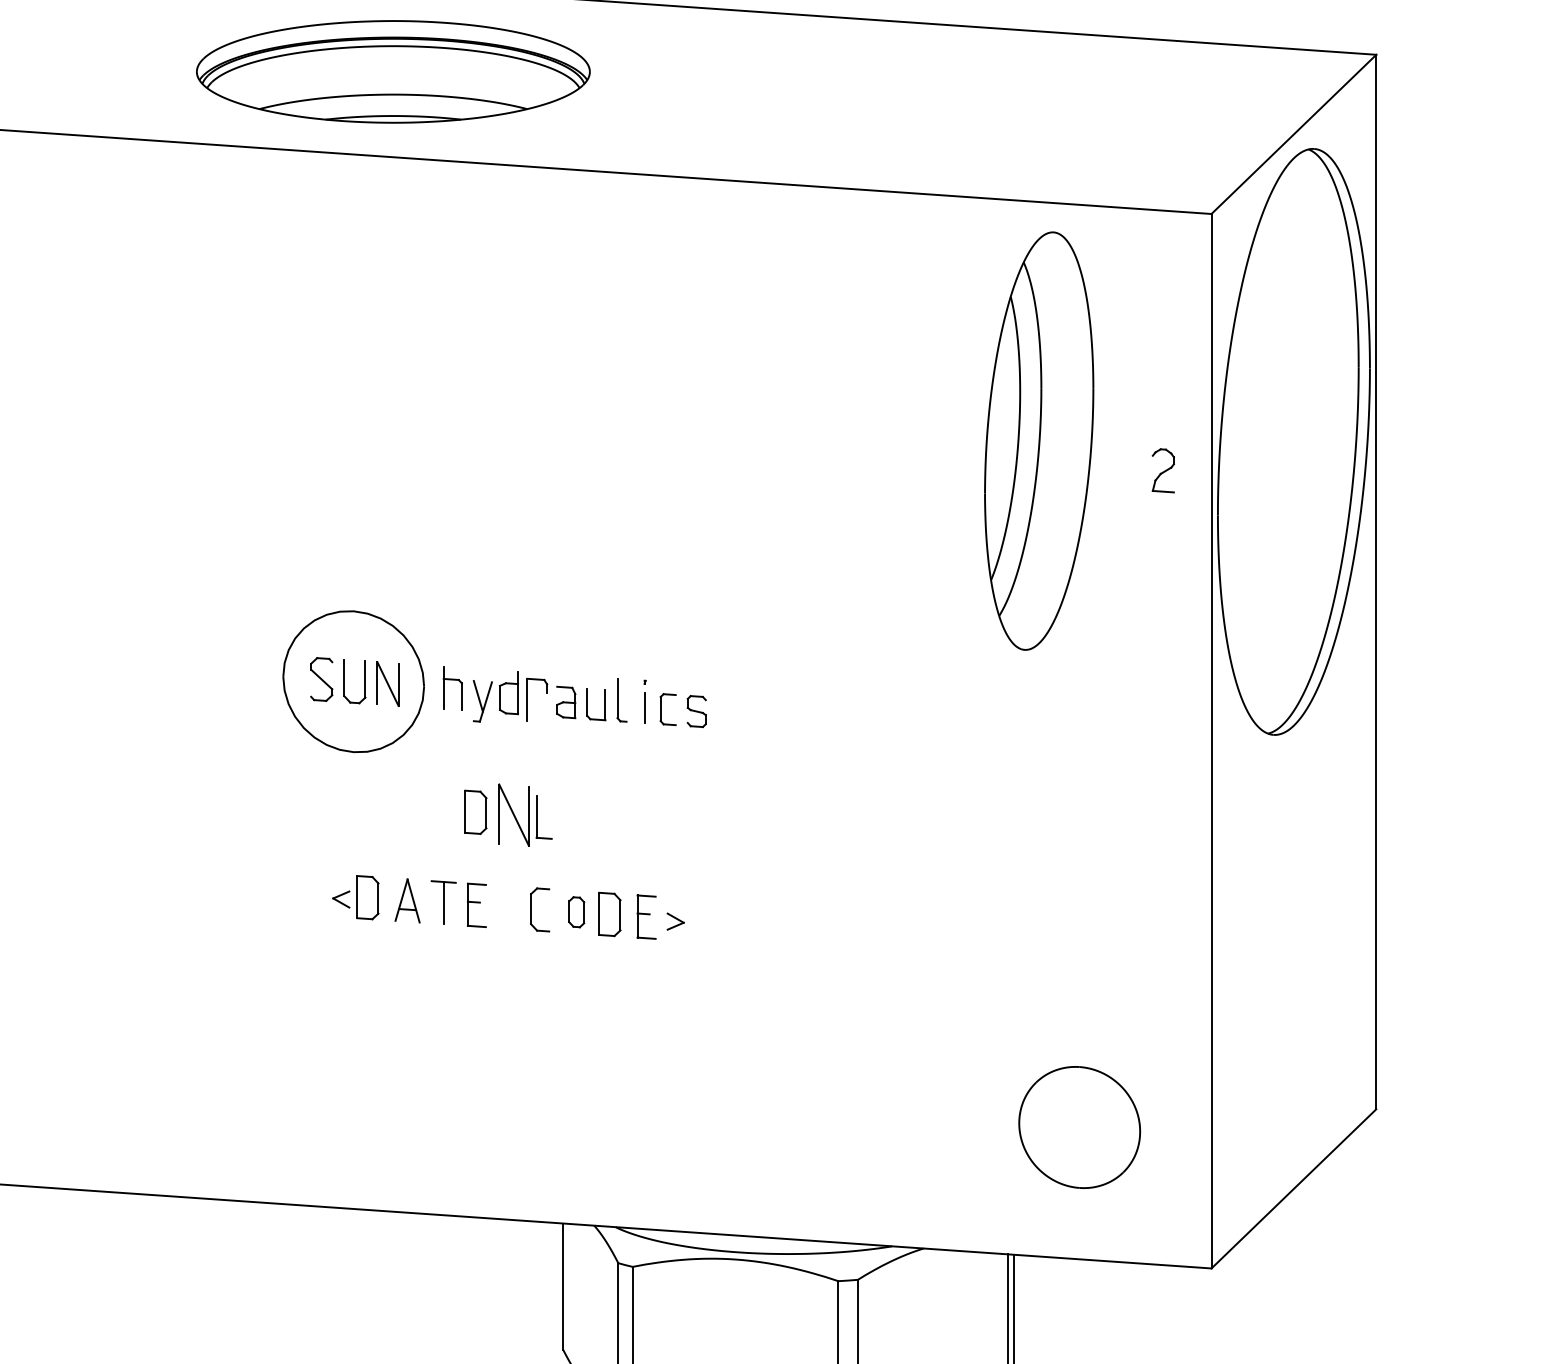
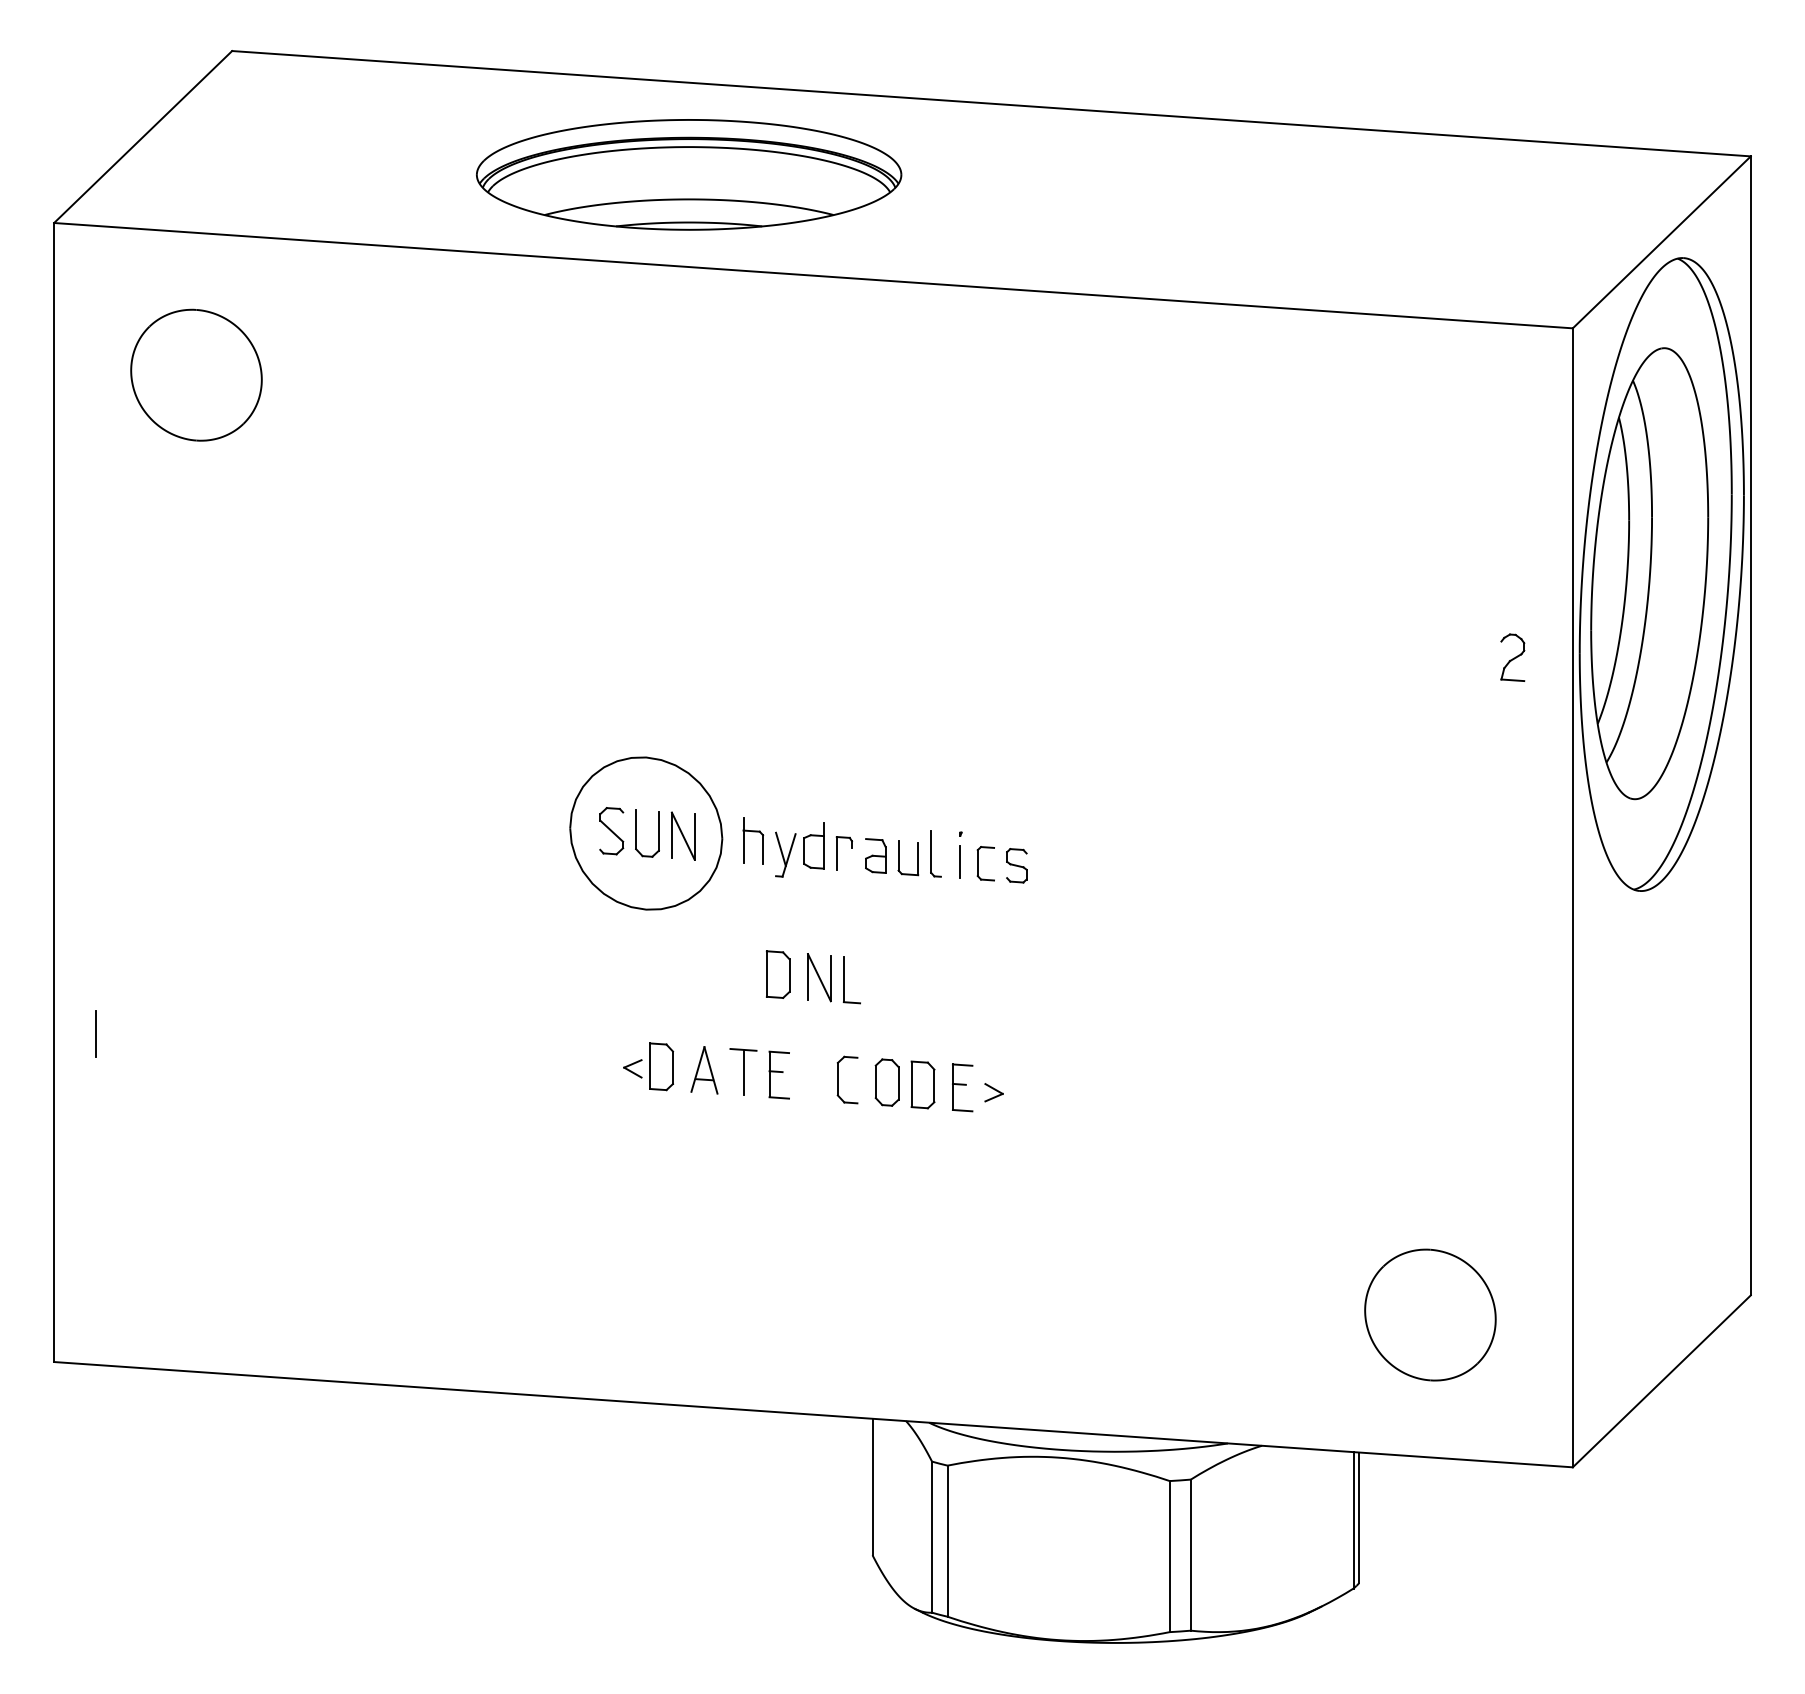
part: (1039, 440) -> (1649, 573), moved
part: (1163, 470) -> (1512, 657), moved
part: (536, 700) -> (843, 853), size x0.71
part: (514, 814) -> (819, 977), size x0.71
part: (576, 912) -> (886, 1082), size x1.43

